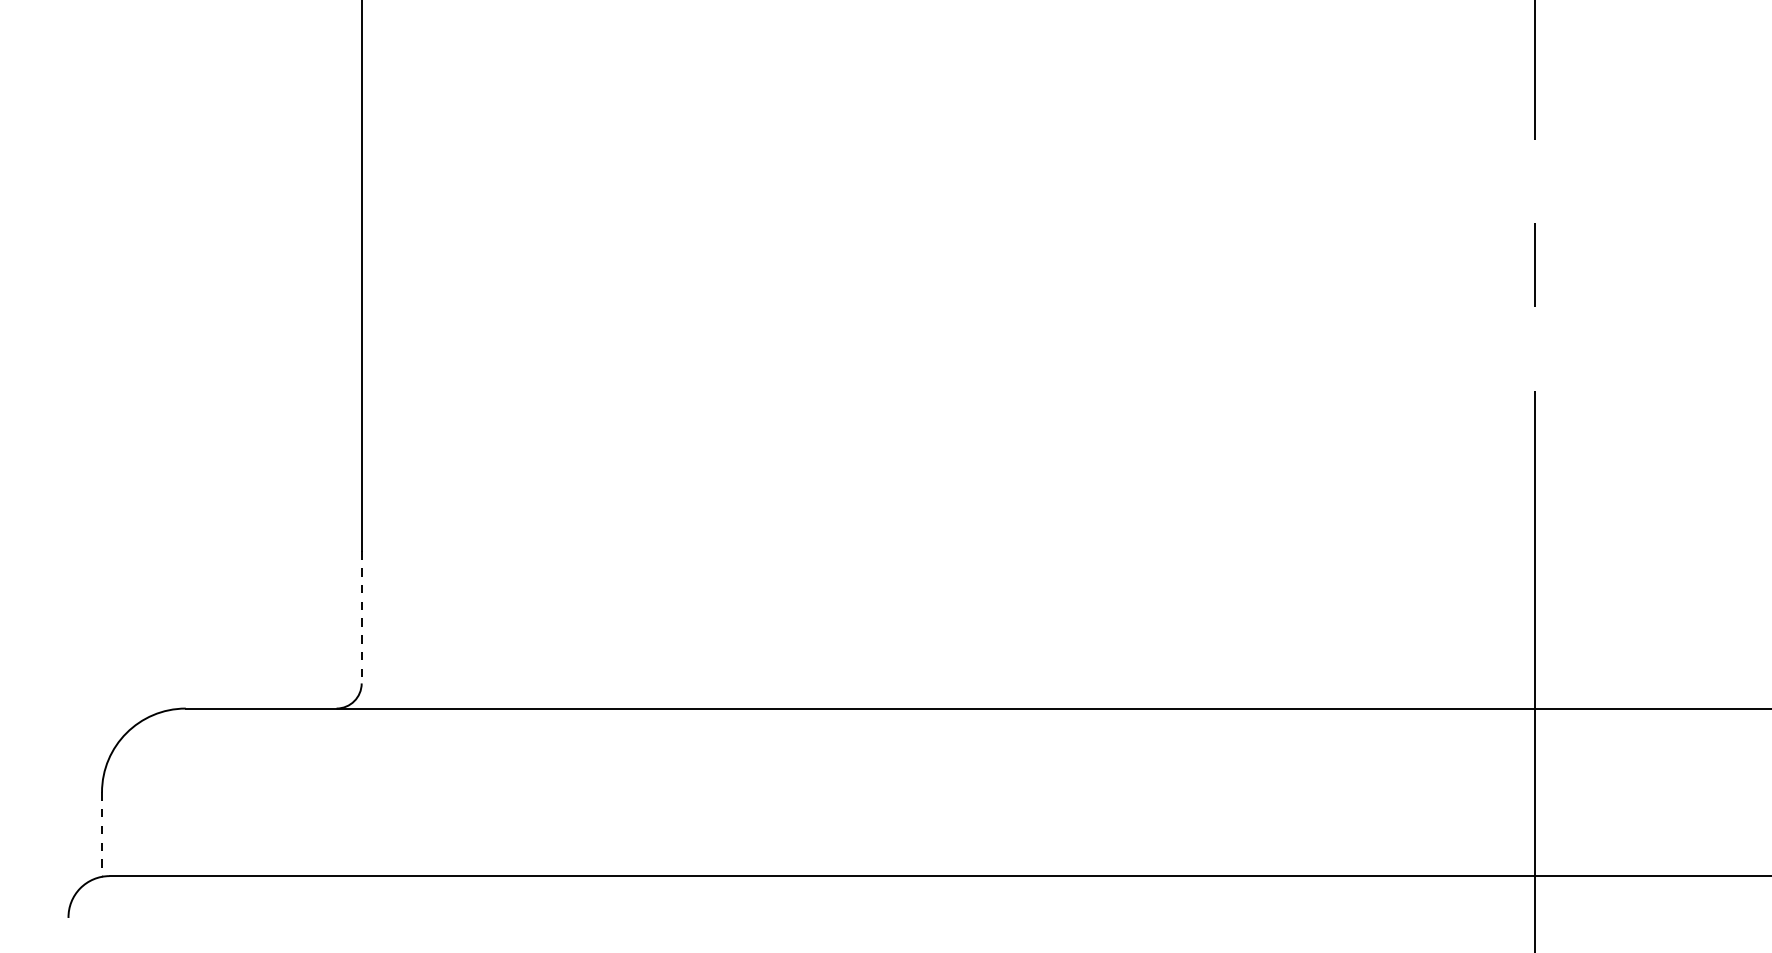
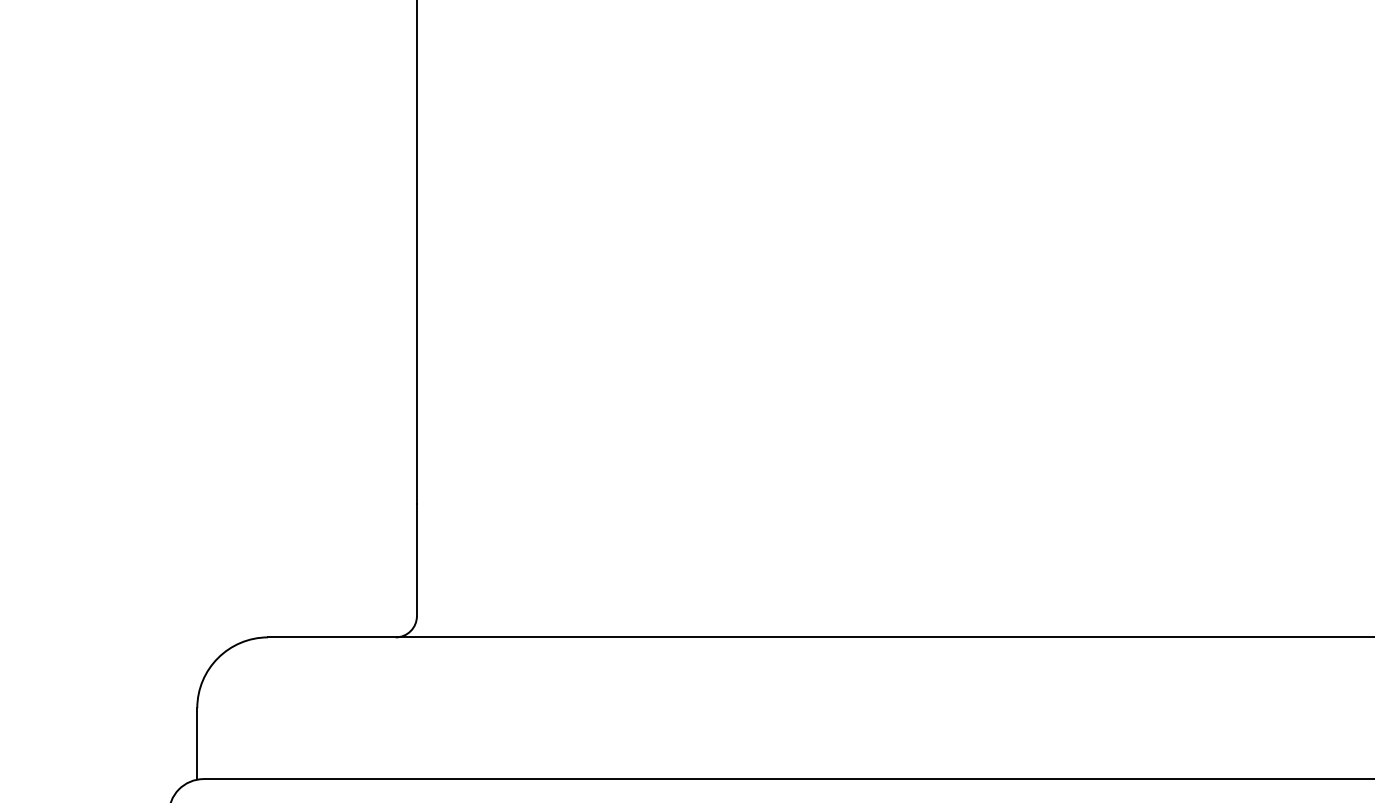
line: (361, 617) -> (416, 560), dashed -> solid
line: (102, 834) -> (197, 743), dashed -> solid

